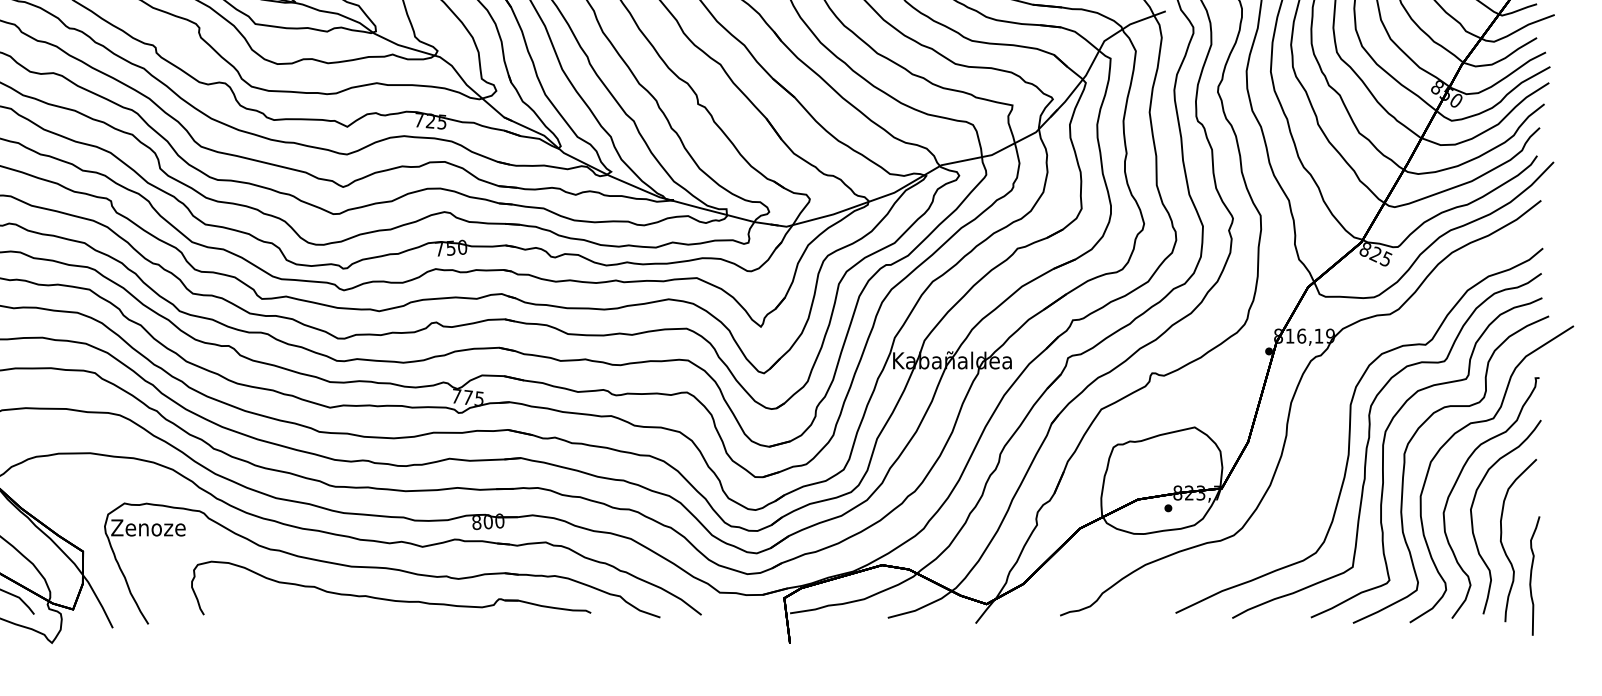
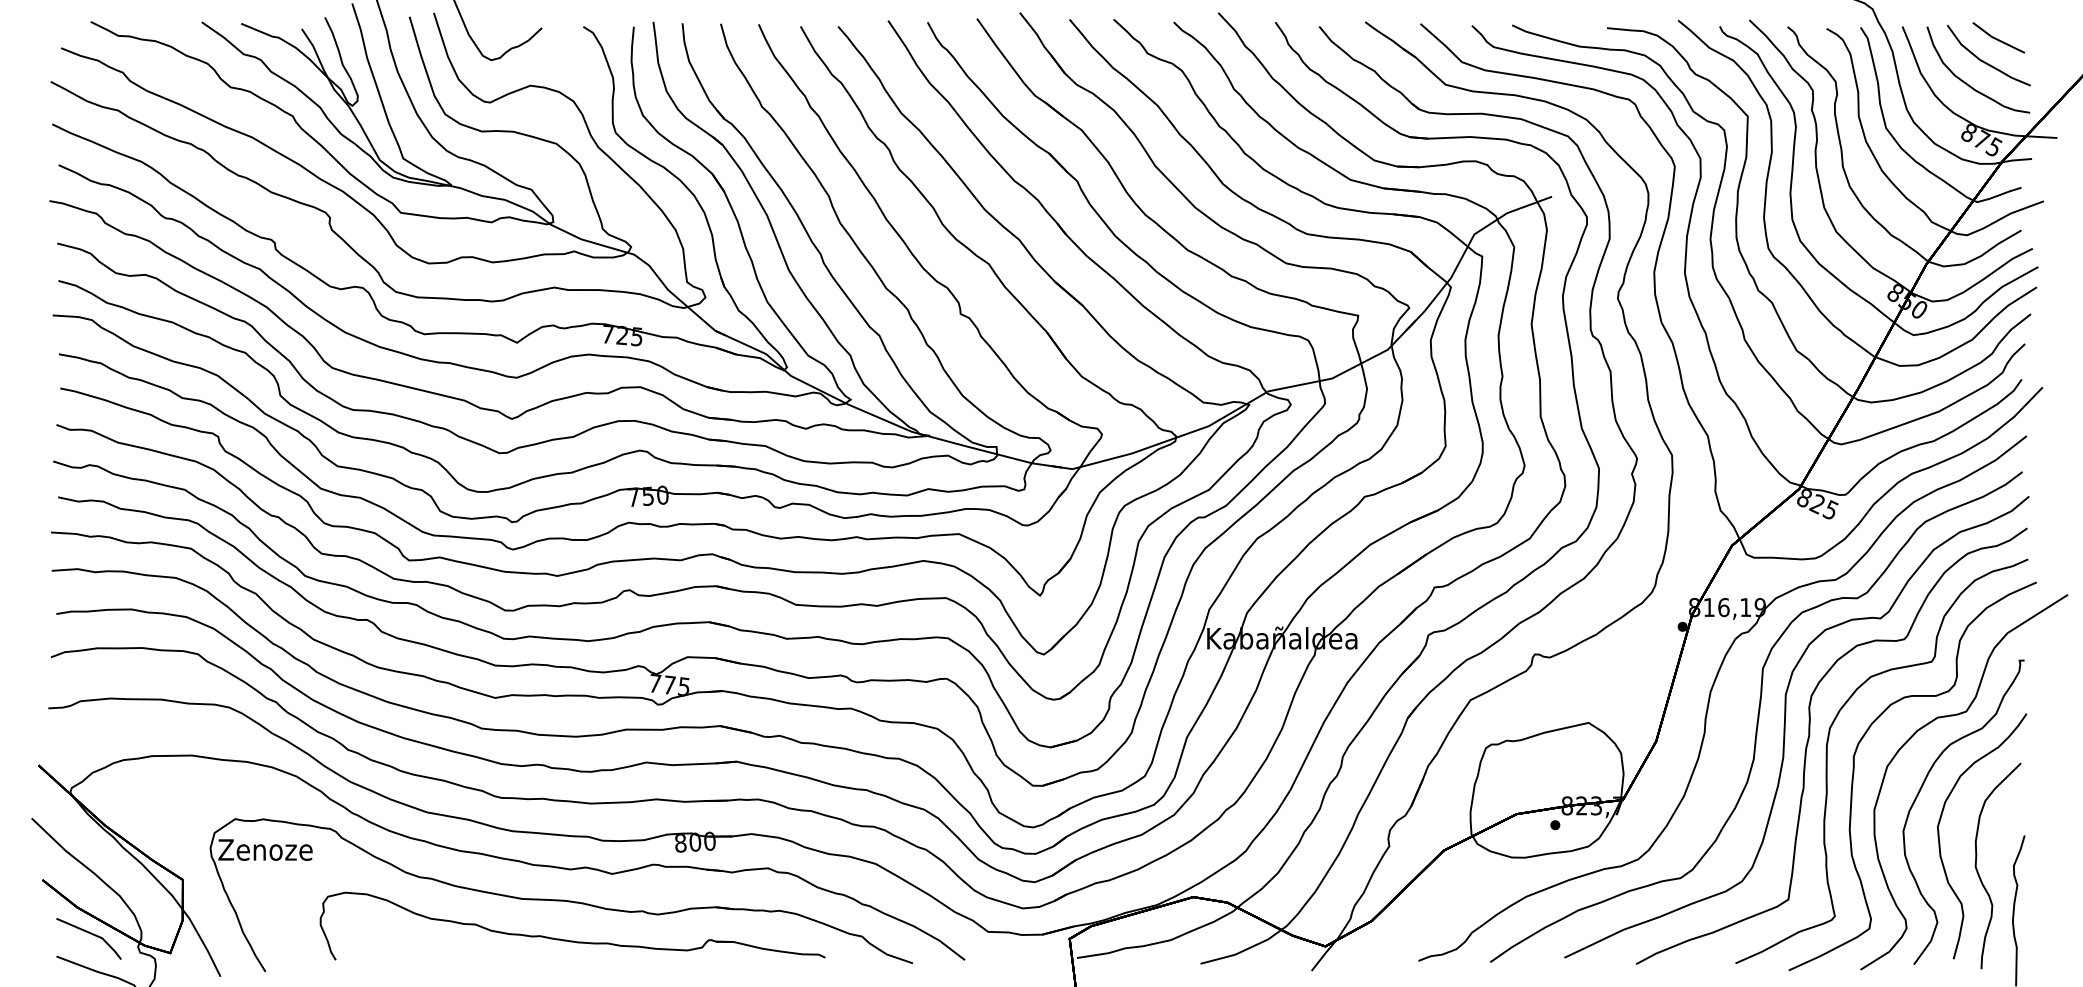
curve: (1328, 422) -> (1757, 716), added

